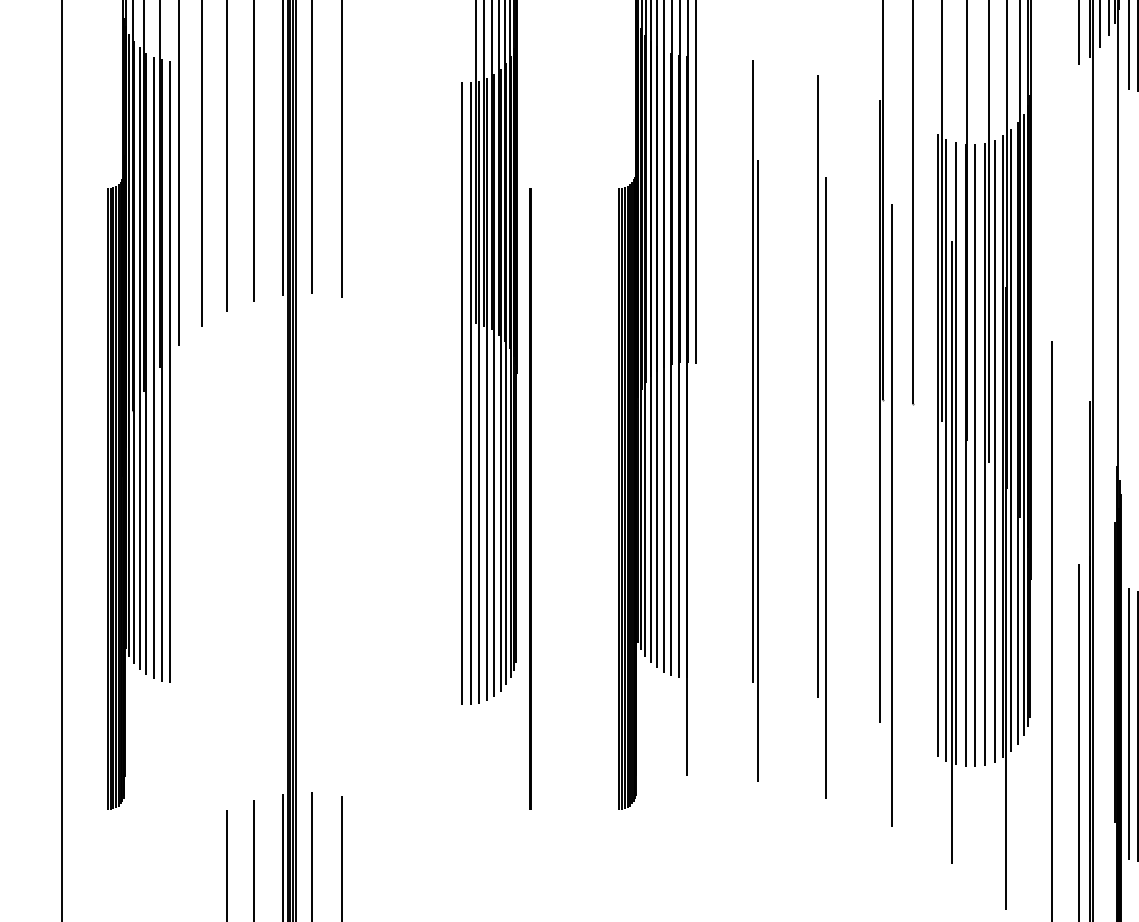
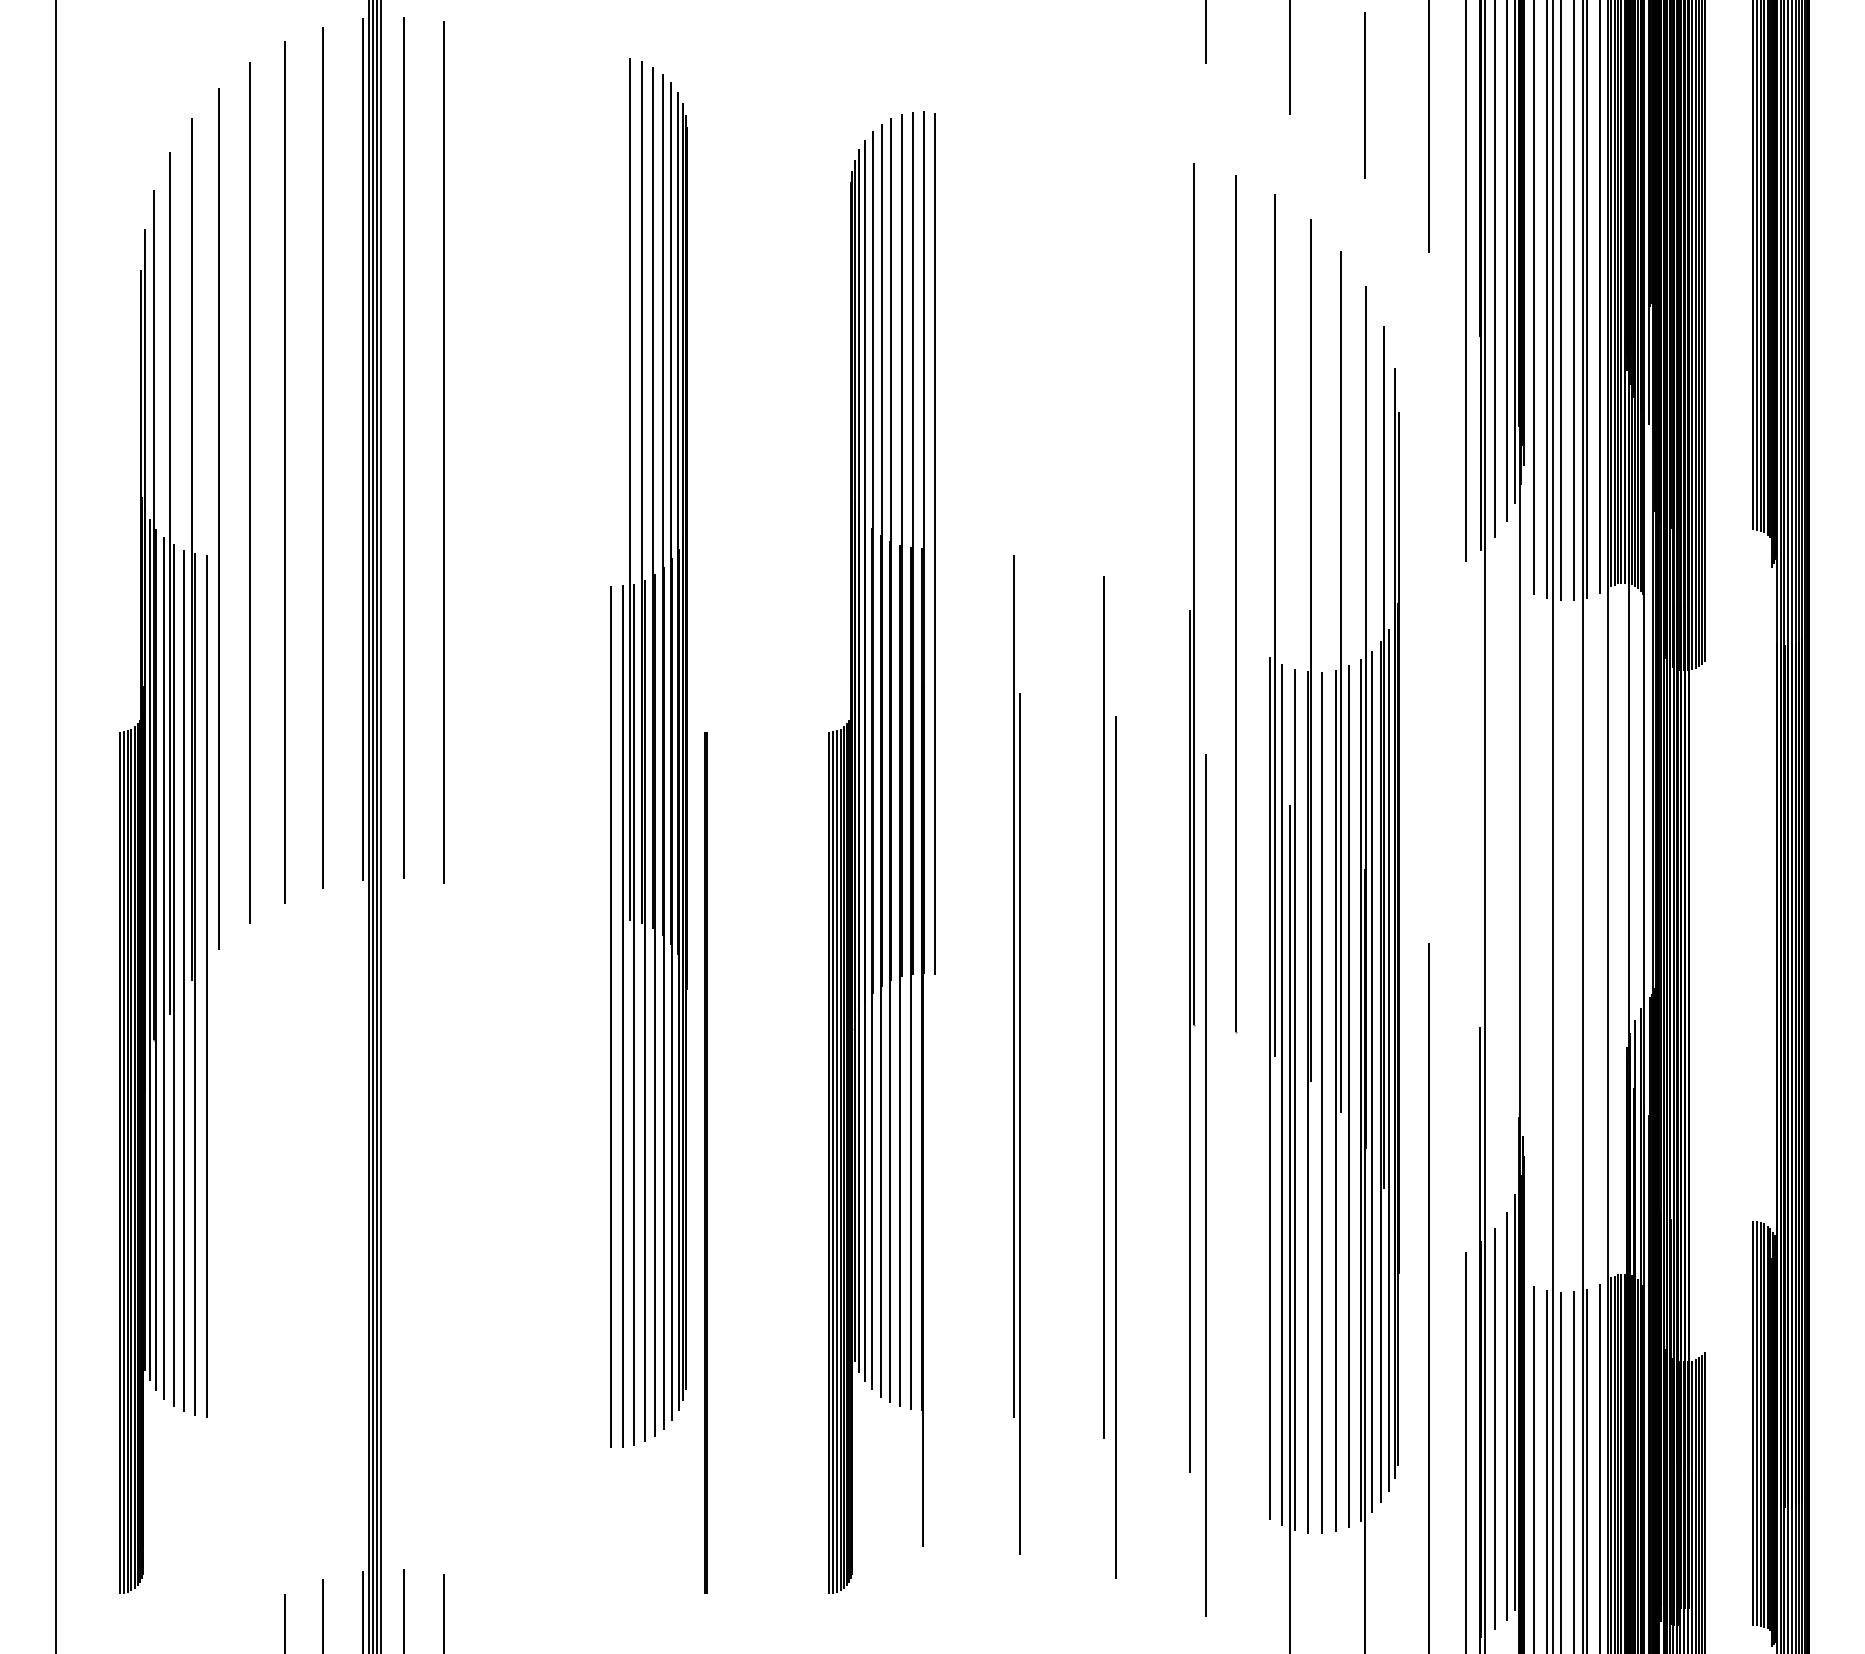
line: (1108, 682) -> (1506, 1416), added
line: (1100, 690) -> (1495, 1428), added

